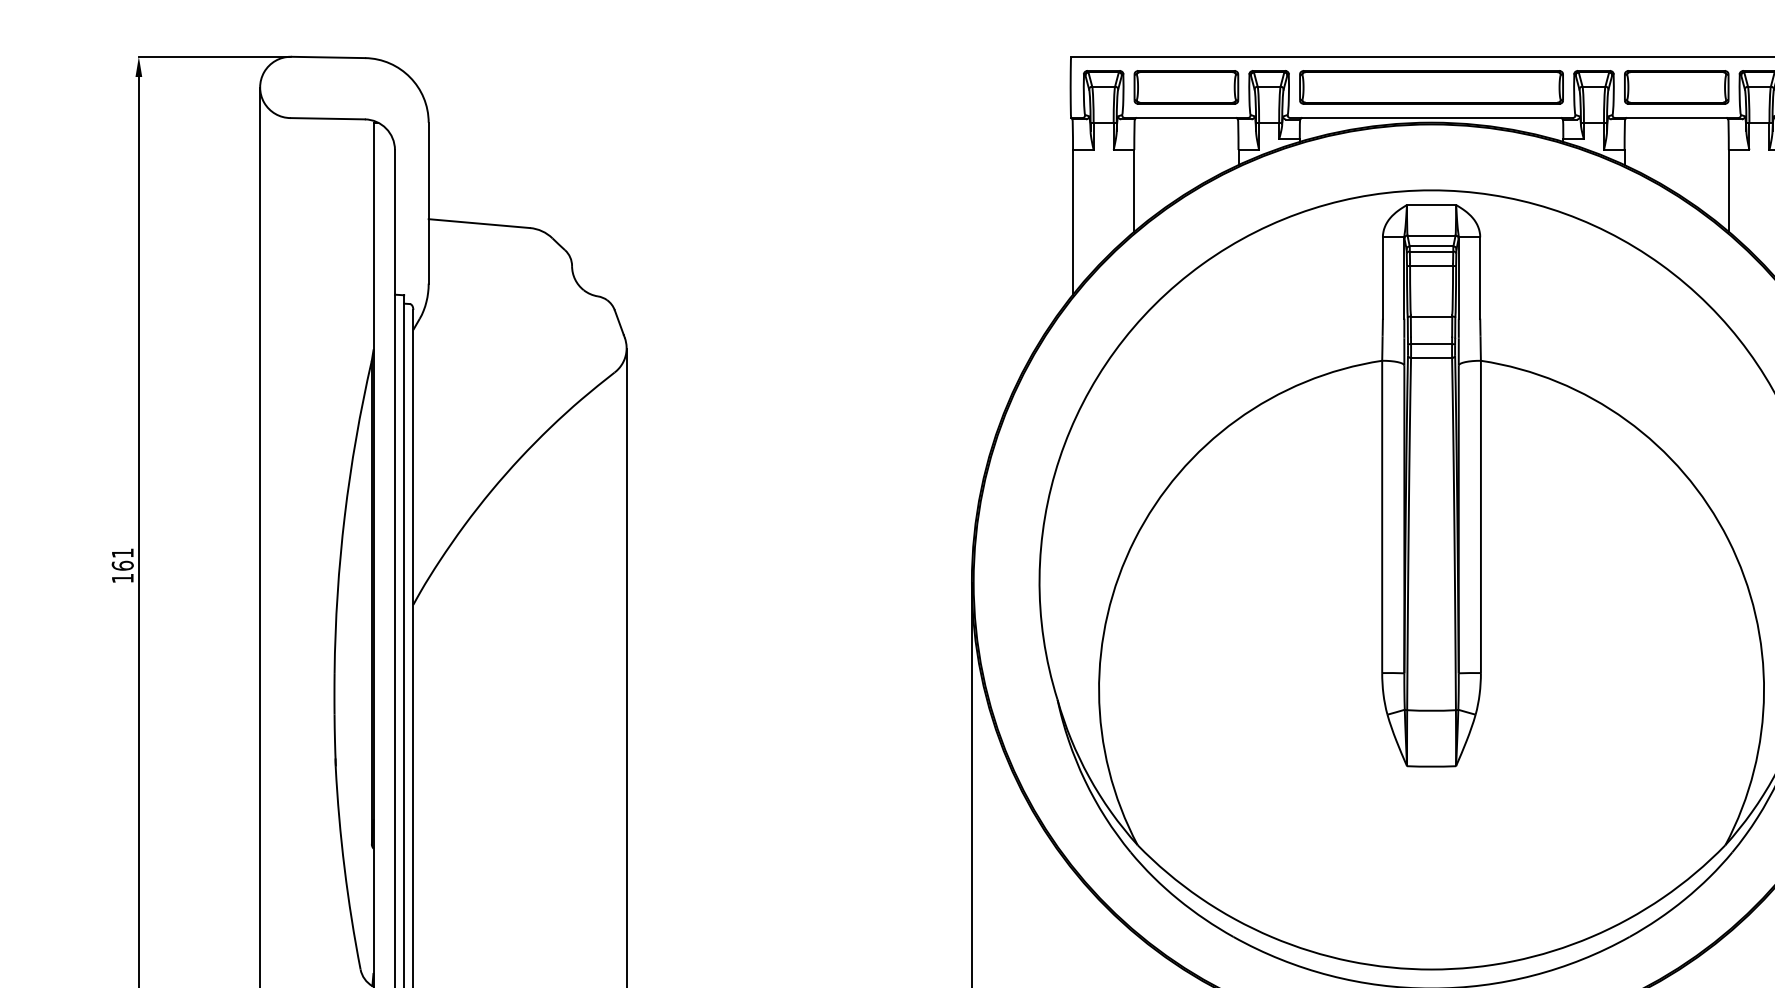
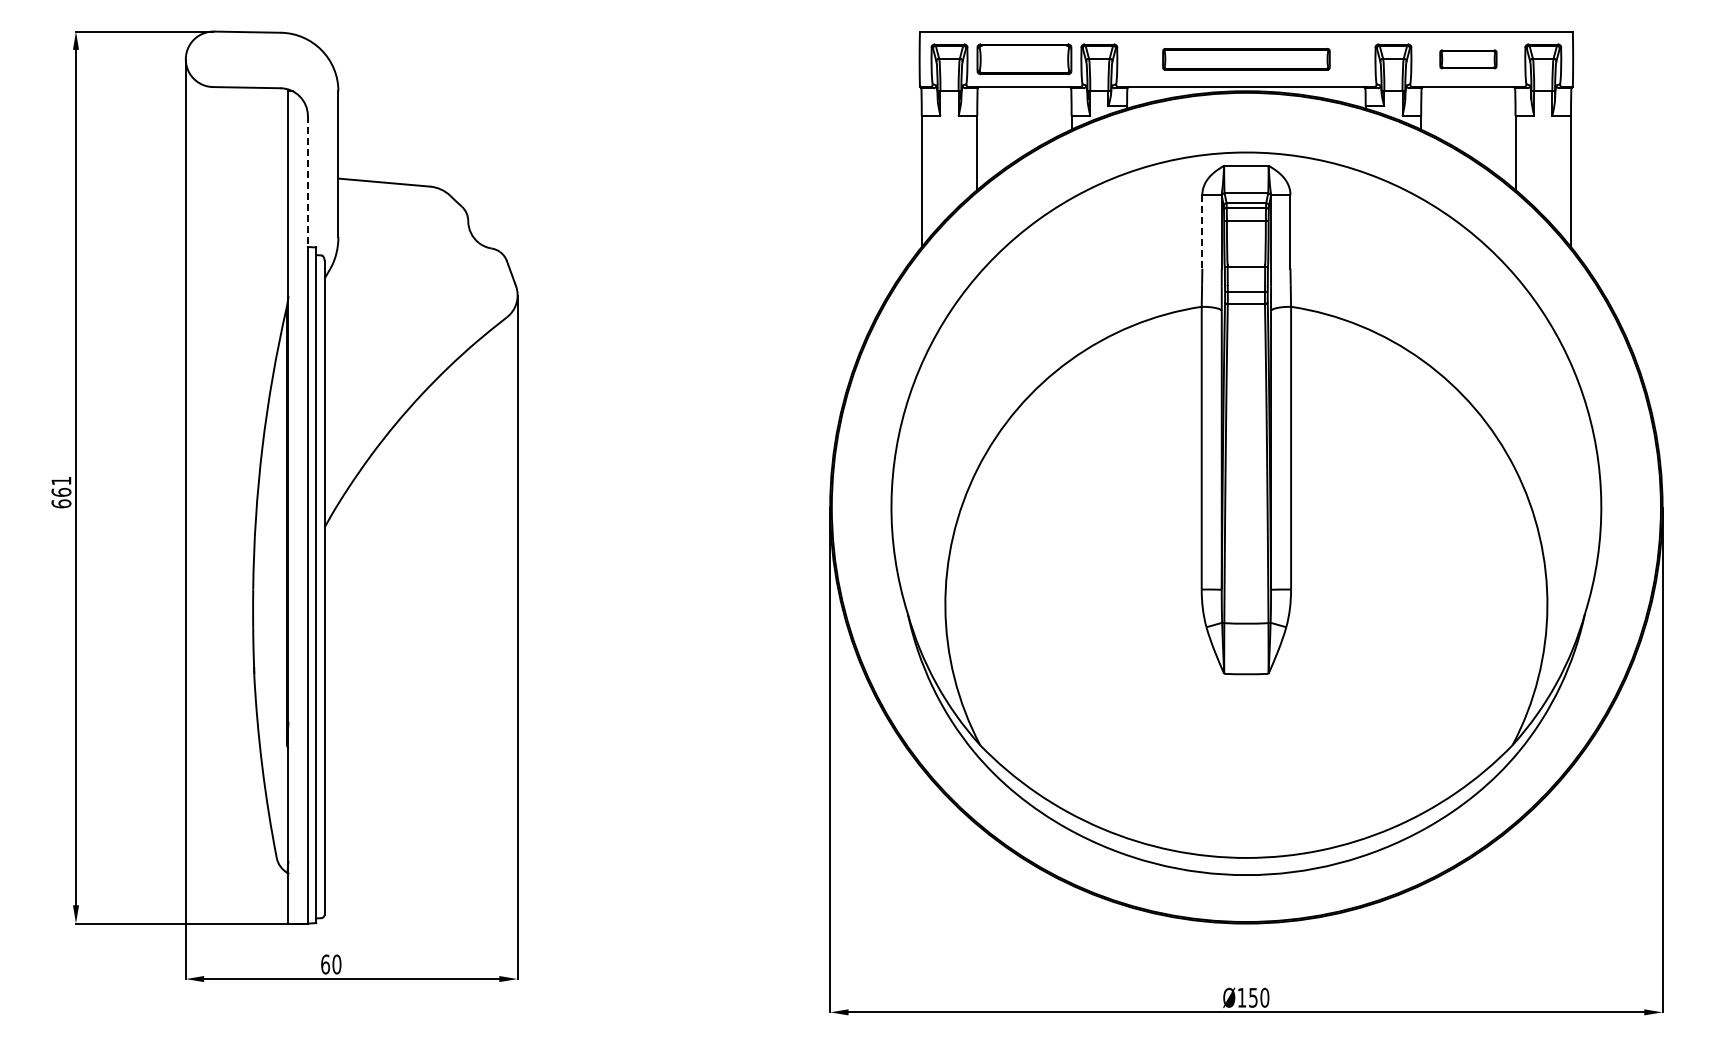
part: (1431, 87) -> (1246, 59), size x0.7
part: (1676, 87) -> (1468, 59), size x0.6
line: (394, 222) -> (307, 181), solid -> dashed
line: (1383, 277) -> (1202, 231), solid -> dashed
text: (122, 578) -> (61, 503), 161 -> 661

